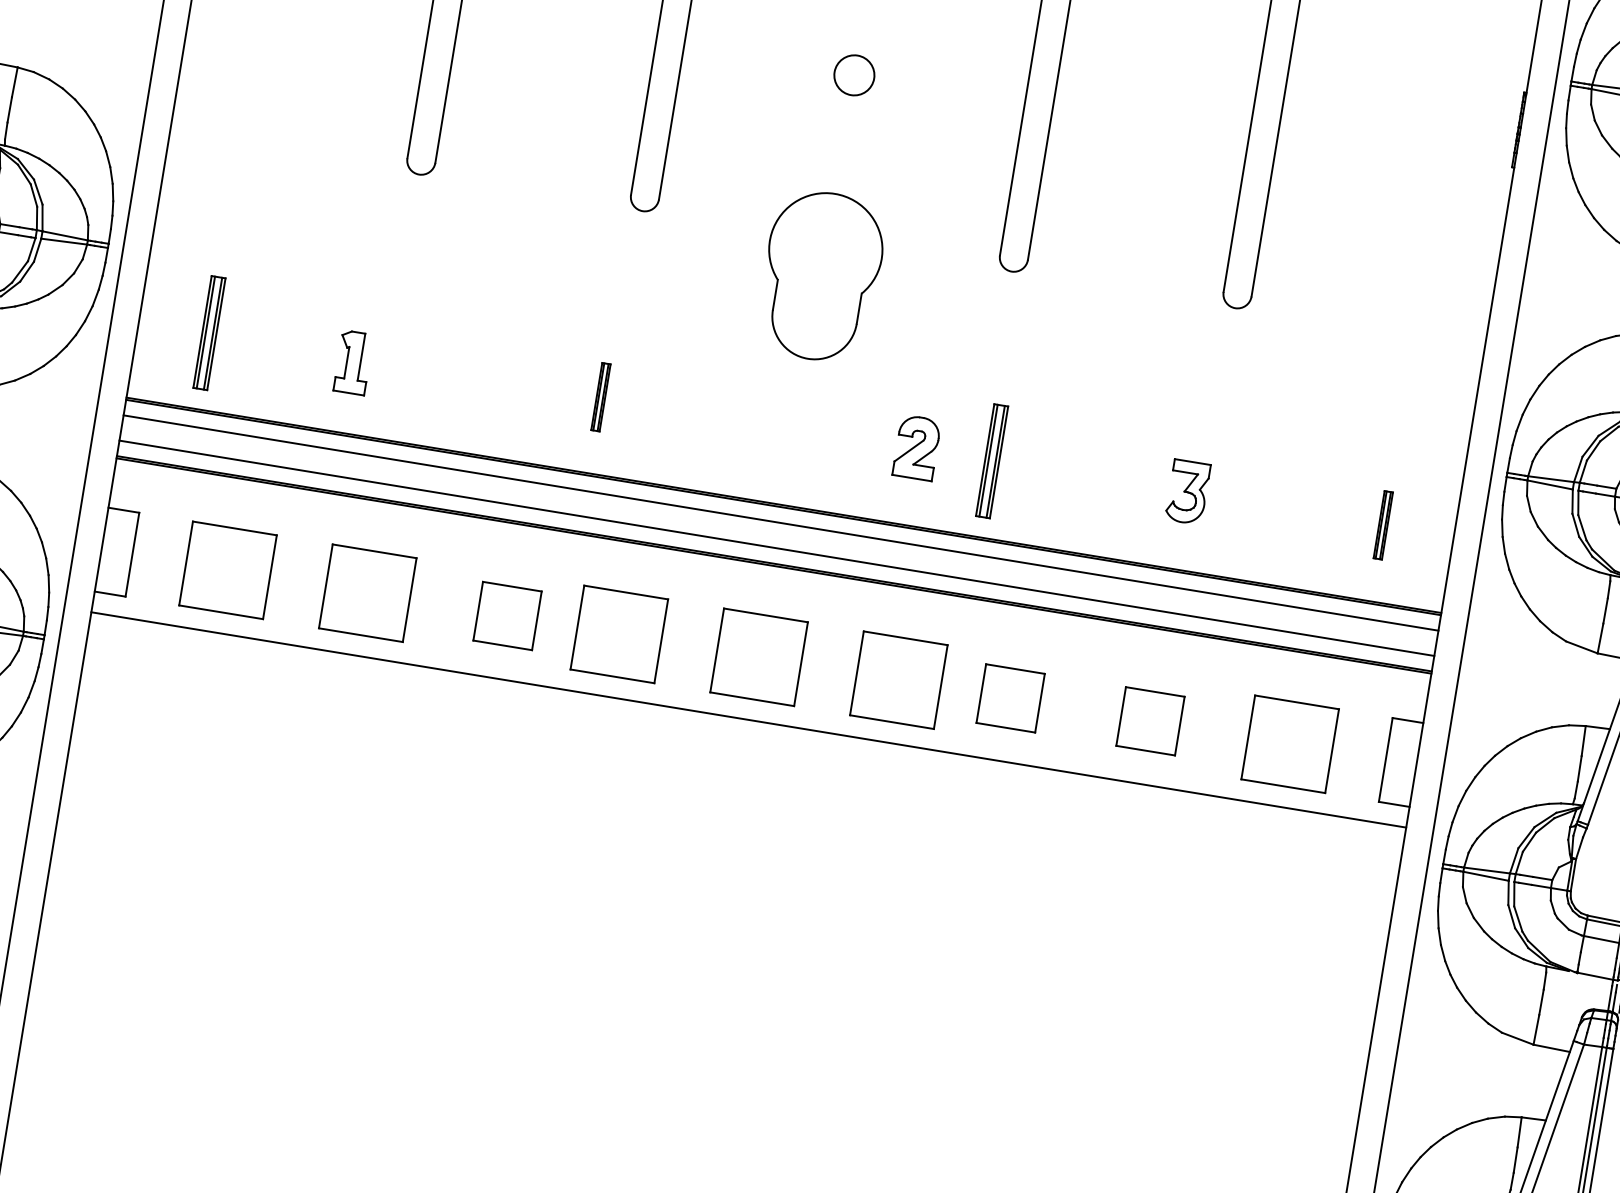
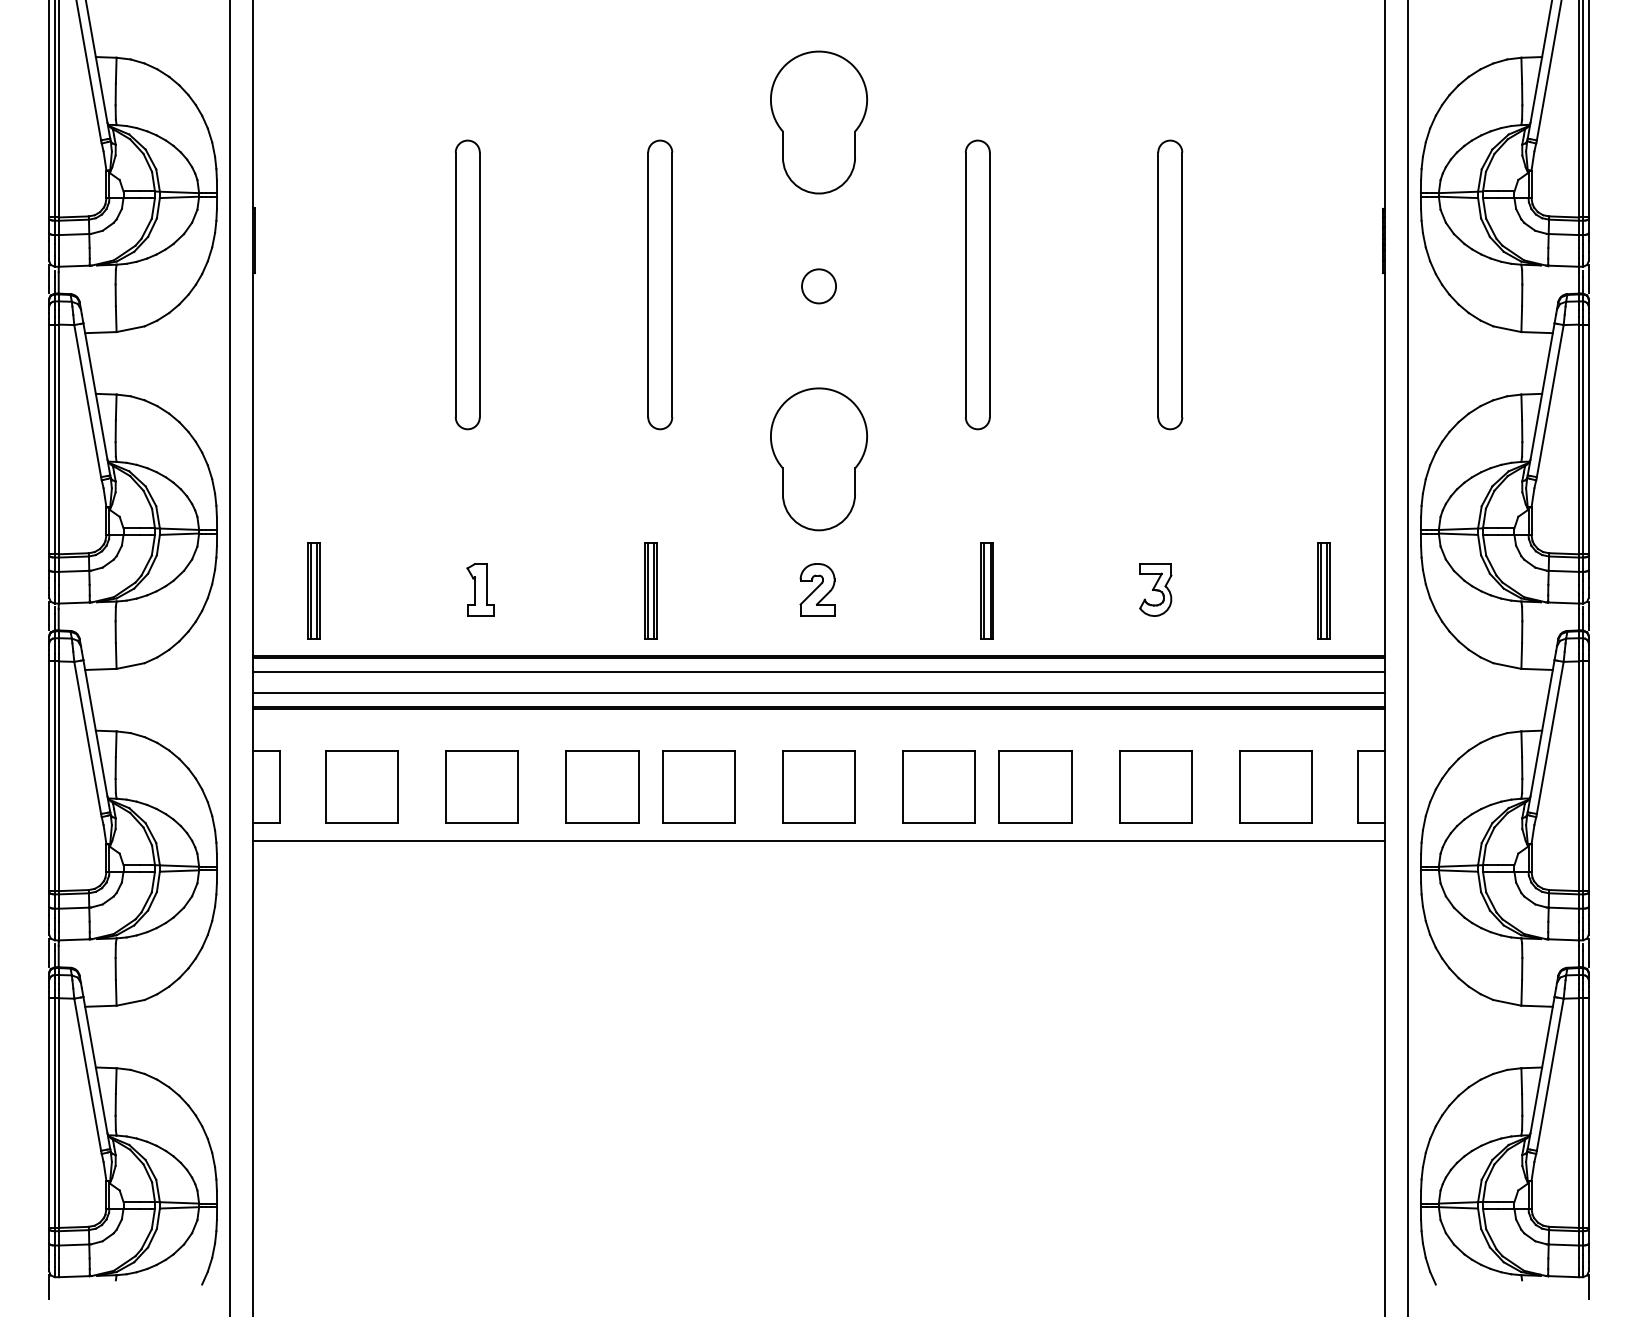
part: (353, 362) -> (480, 589), moved
part: (600, 396) -> (650, 590), size x1.67
part: (916, 447) -> (817, 589), moved
part: (1382, 524) -> (1323, 590), size x1.67
part: (507, 615) -> (602, 786), size x1.43
part: (1010, 697) -> (1035, 786), size x1.43
part: (1150, 720) -> (1155, 786), size x1.43

